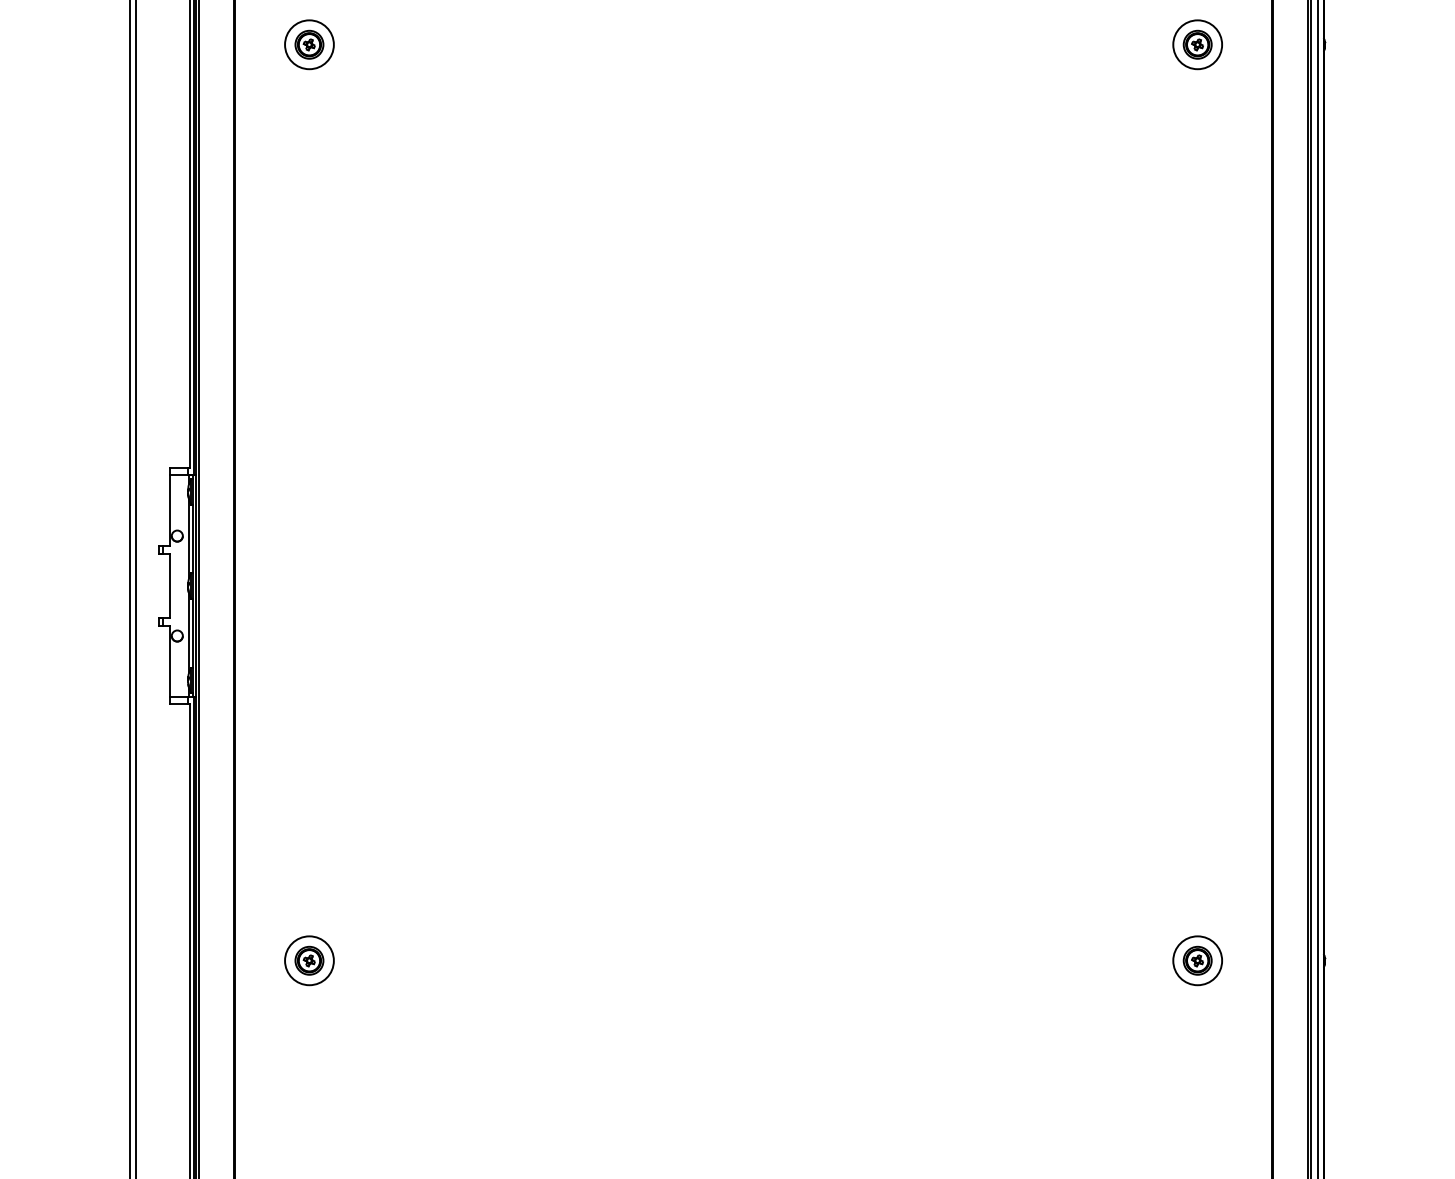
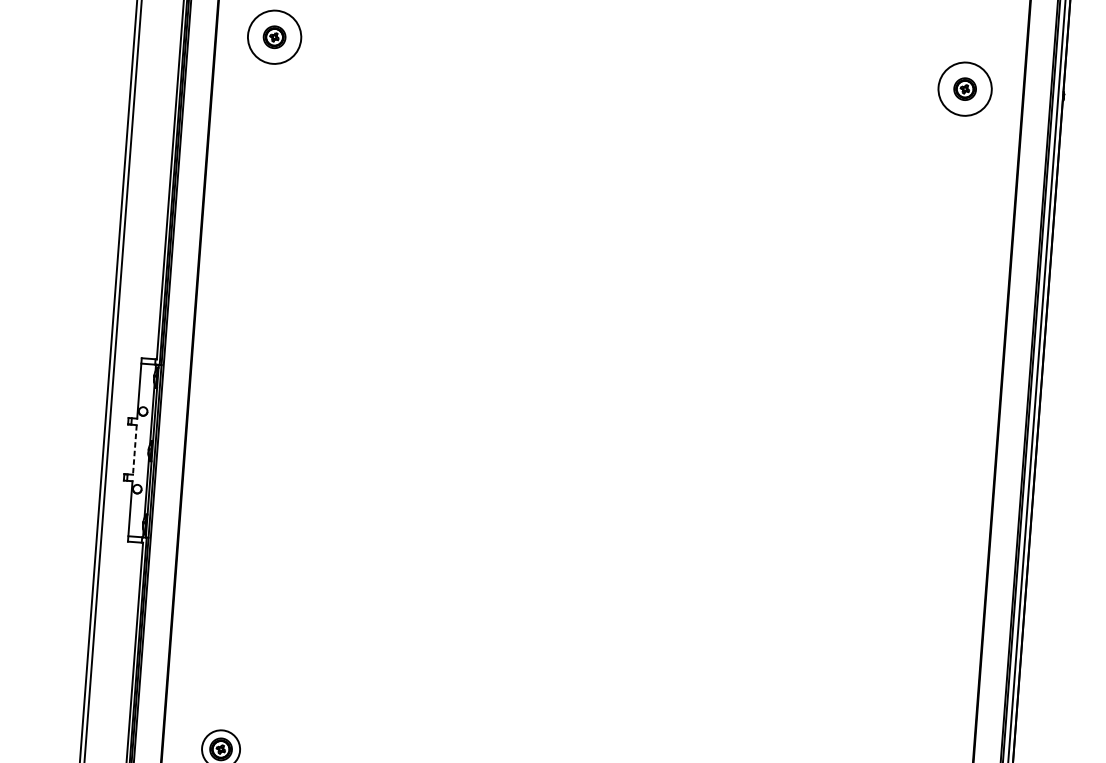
circle: (309, 44) -> (274, 37), size x1.4
circle: (1197, 44) -> (964, 88), size x1.4
line: (170, 586) -> (134, 450), solid -> dashed

